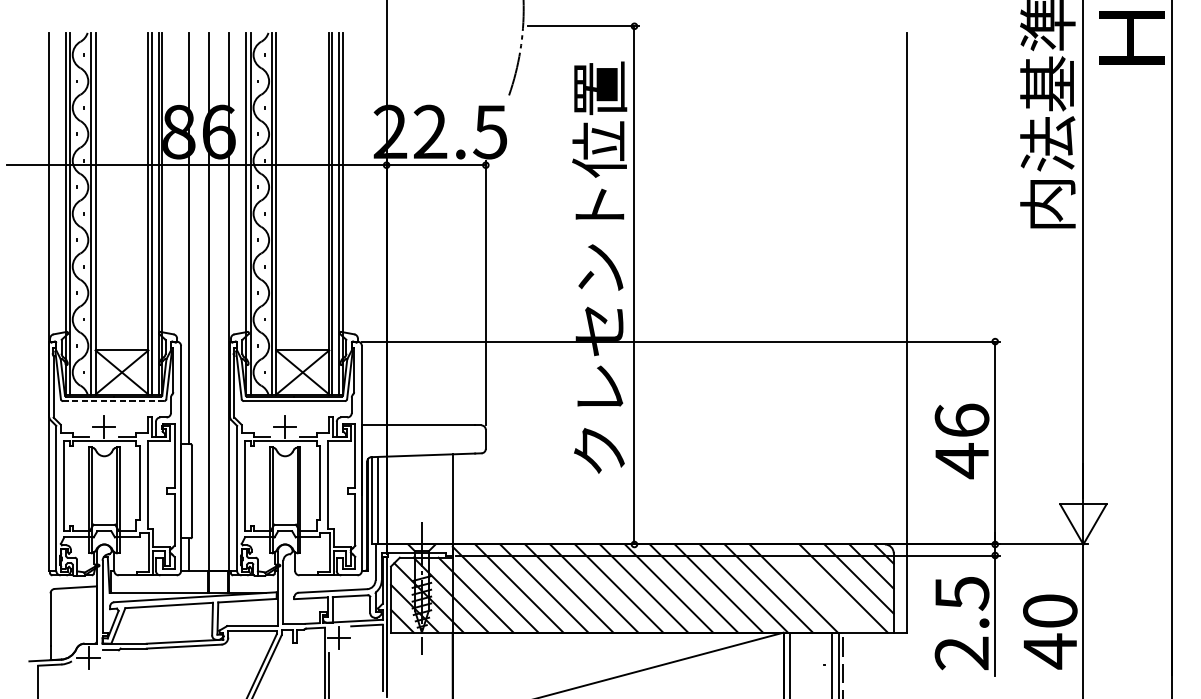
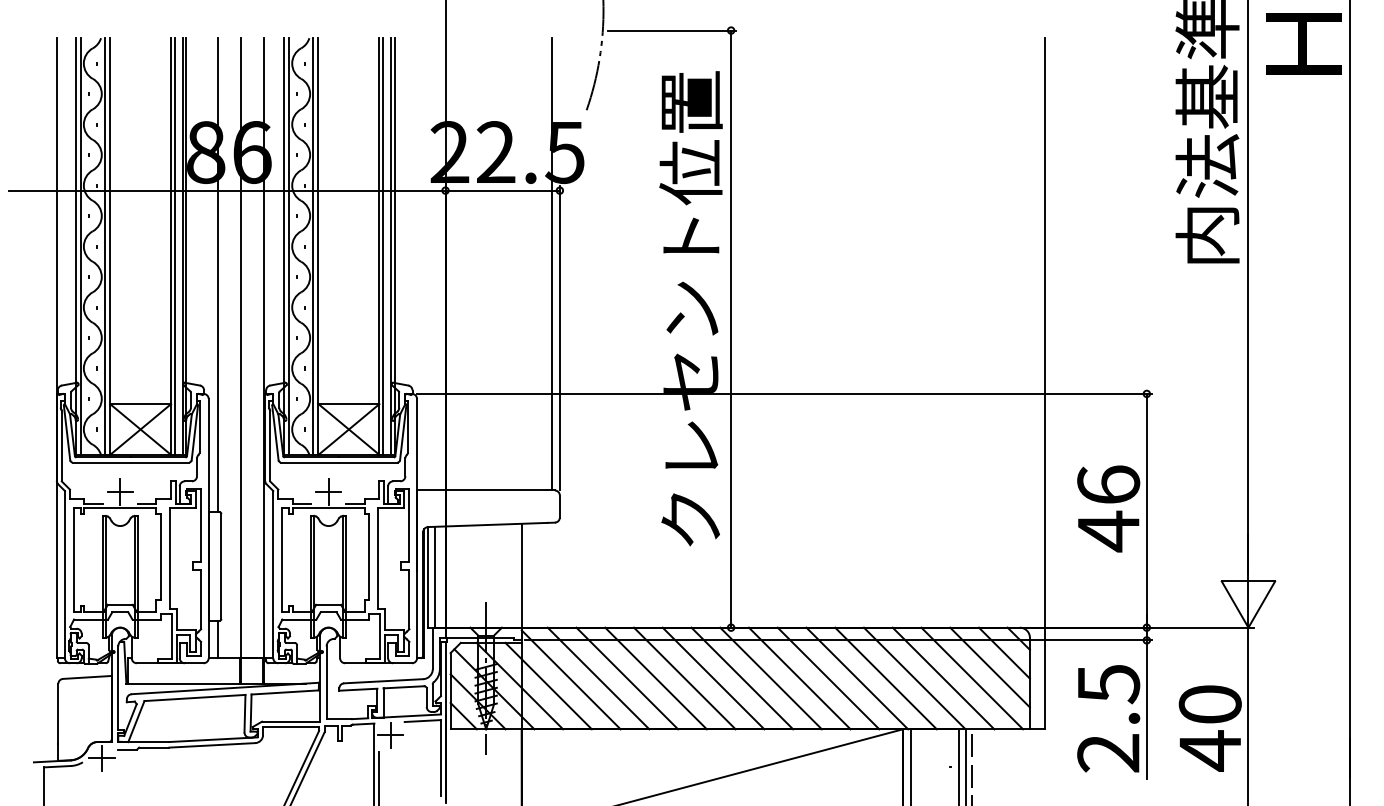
line: (479, 229) -> (552, 264), added
line: (113, 401) -> (130, 462), dashed -> solid
line: (818, 588) -> (943, 678), added

